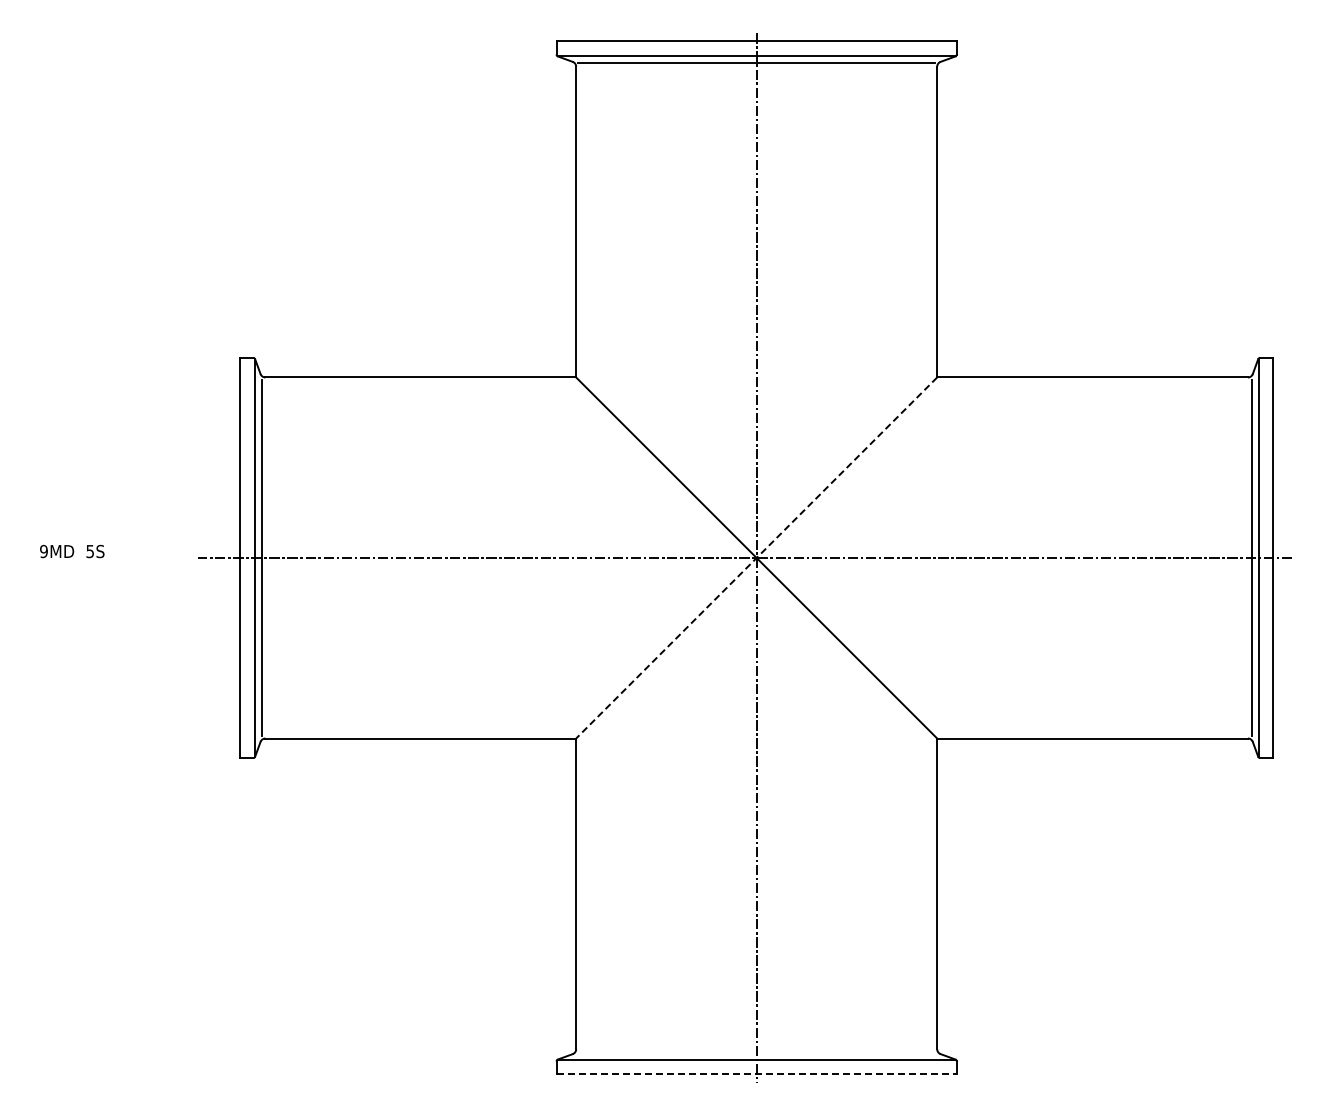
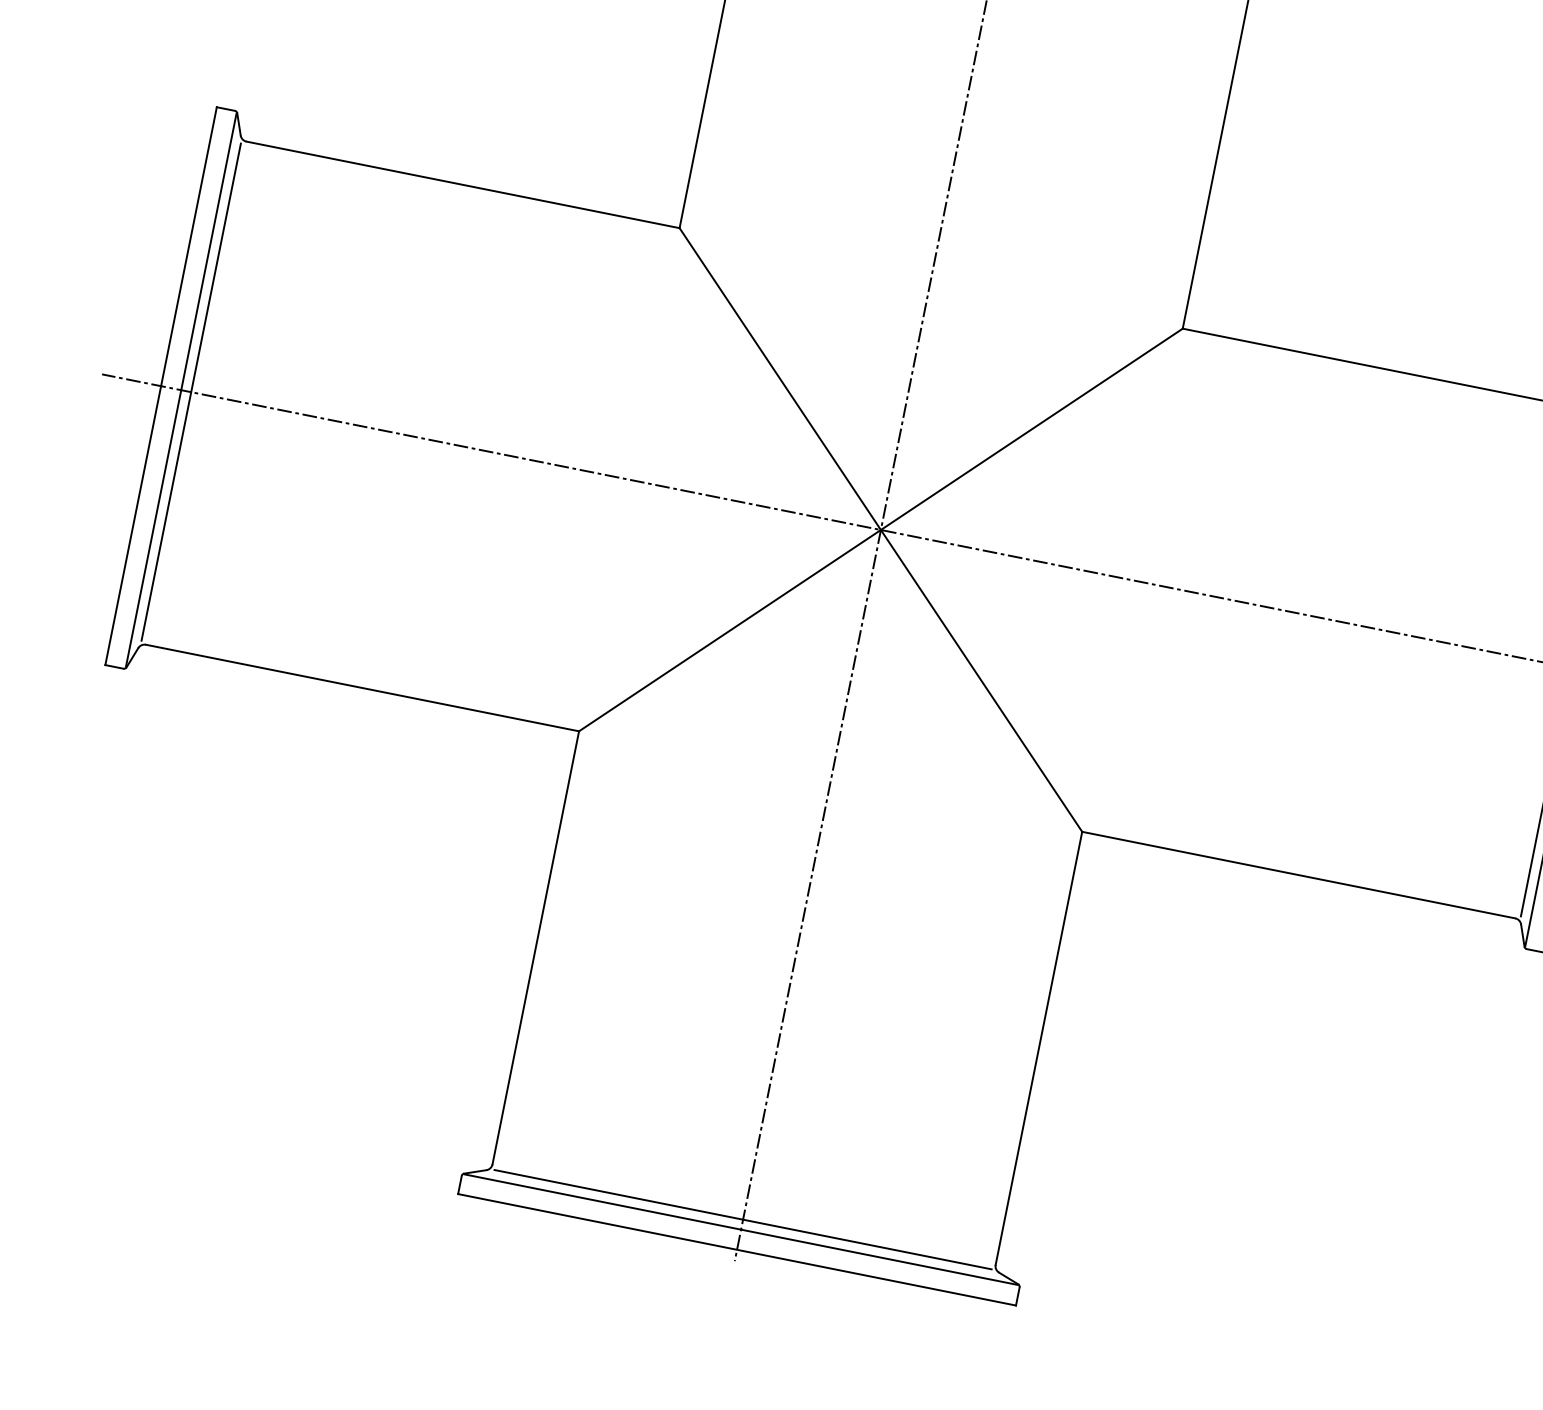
line: (756, 558) -> (880, 530), dashed -> solid
line: (756, 1052) -> (742, 1219), added
line: (757, 1074) -> (738, 1250), dashed -> solid

